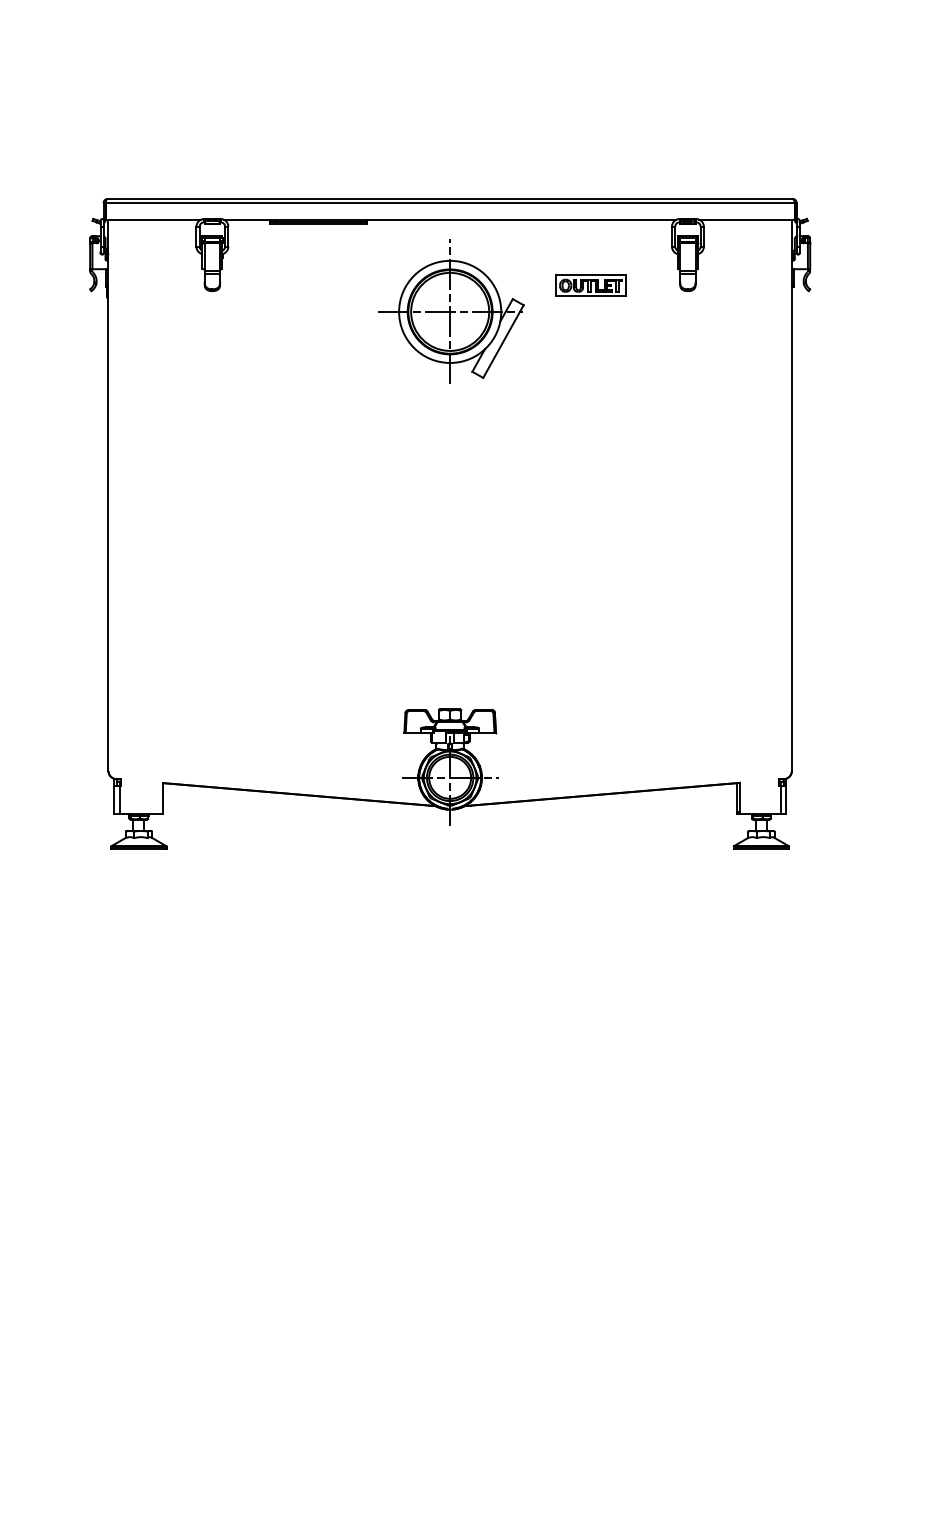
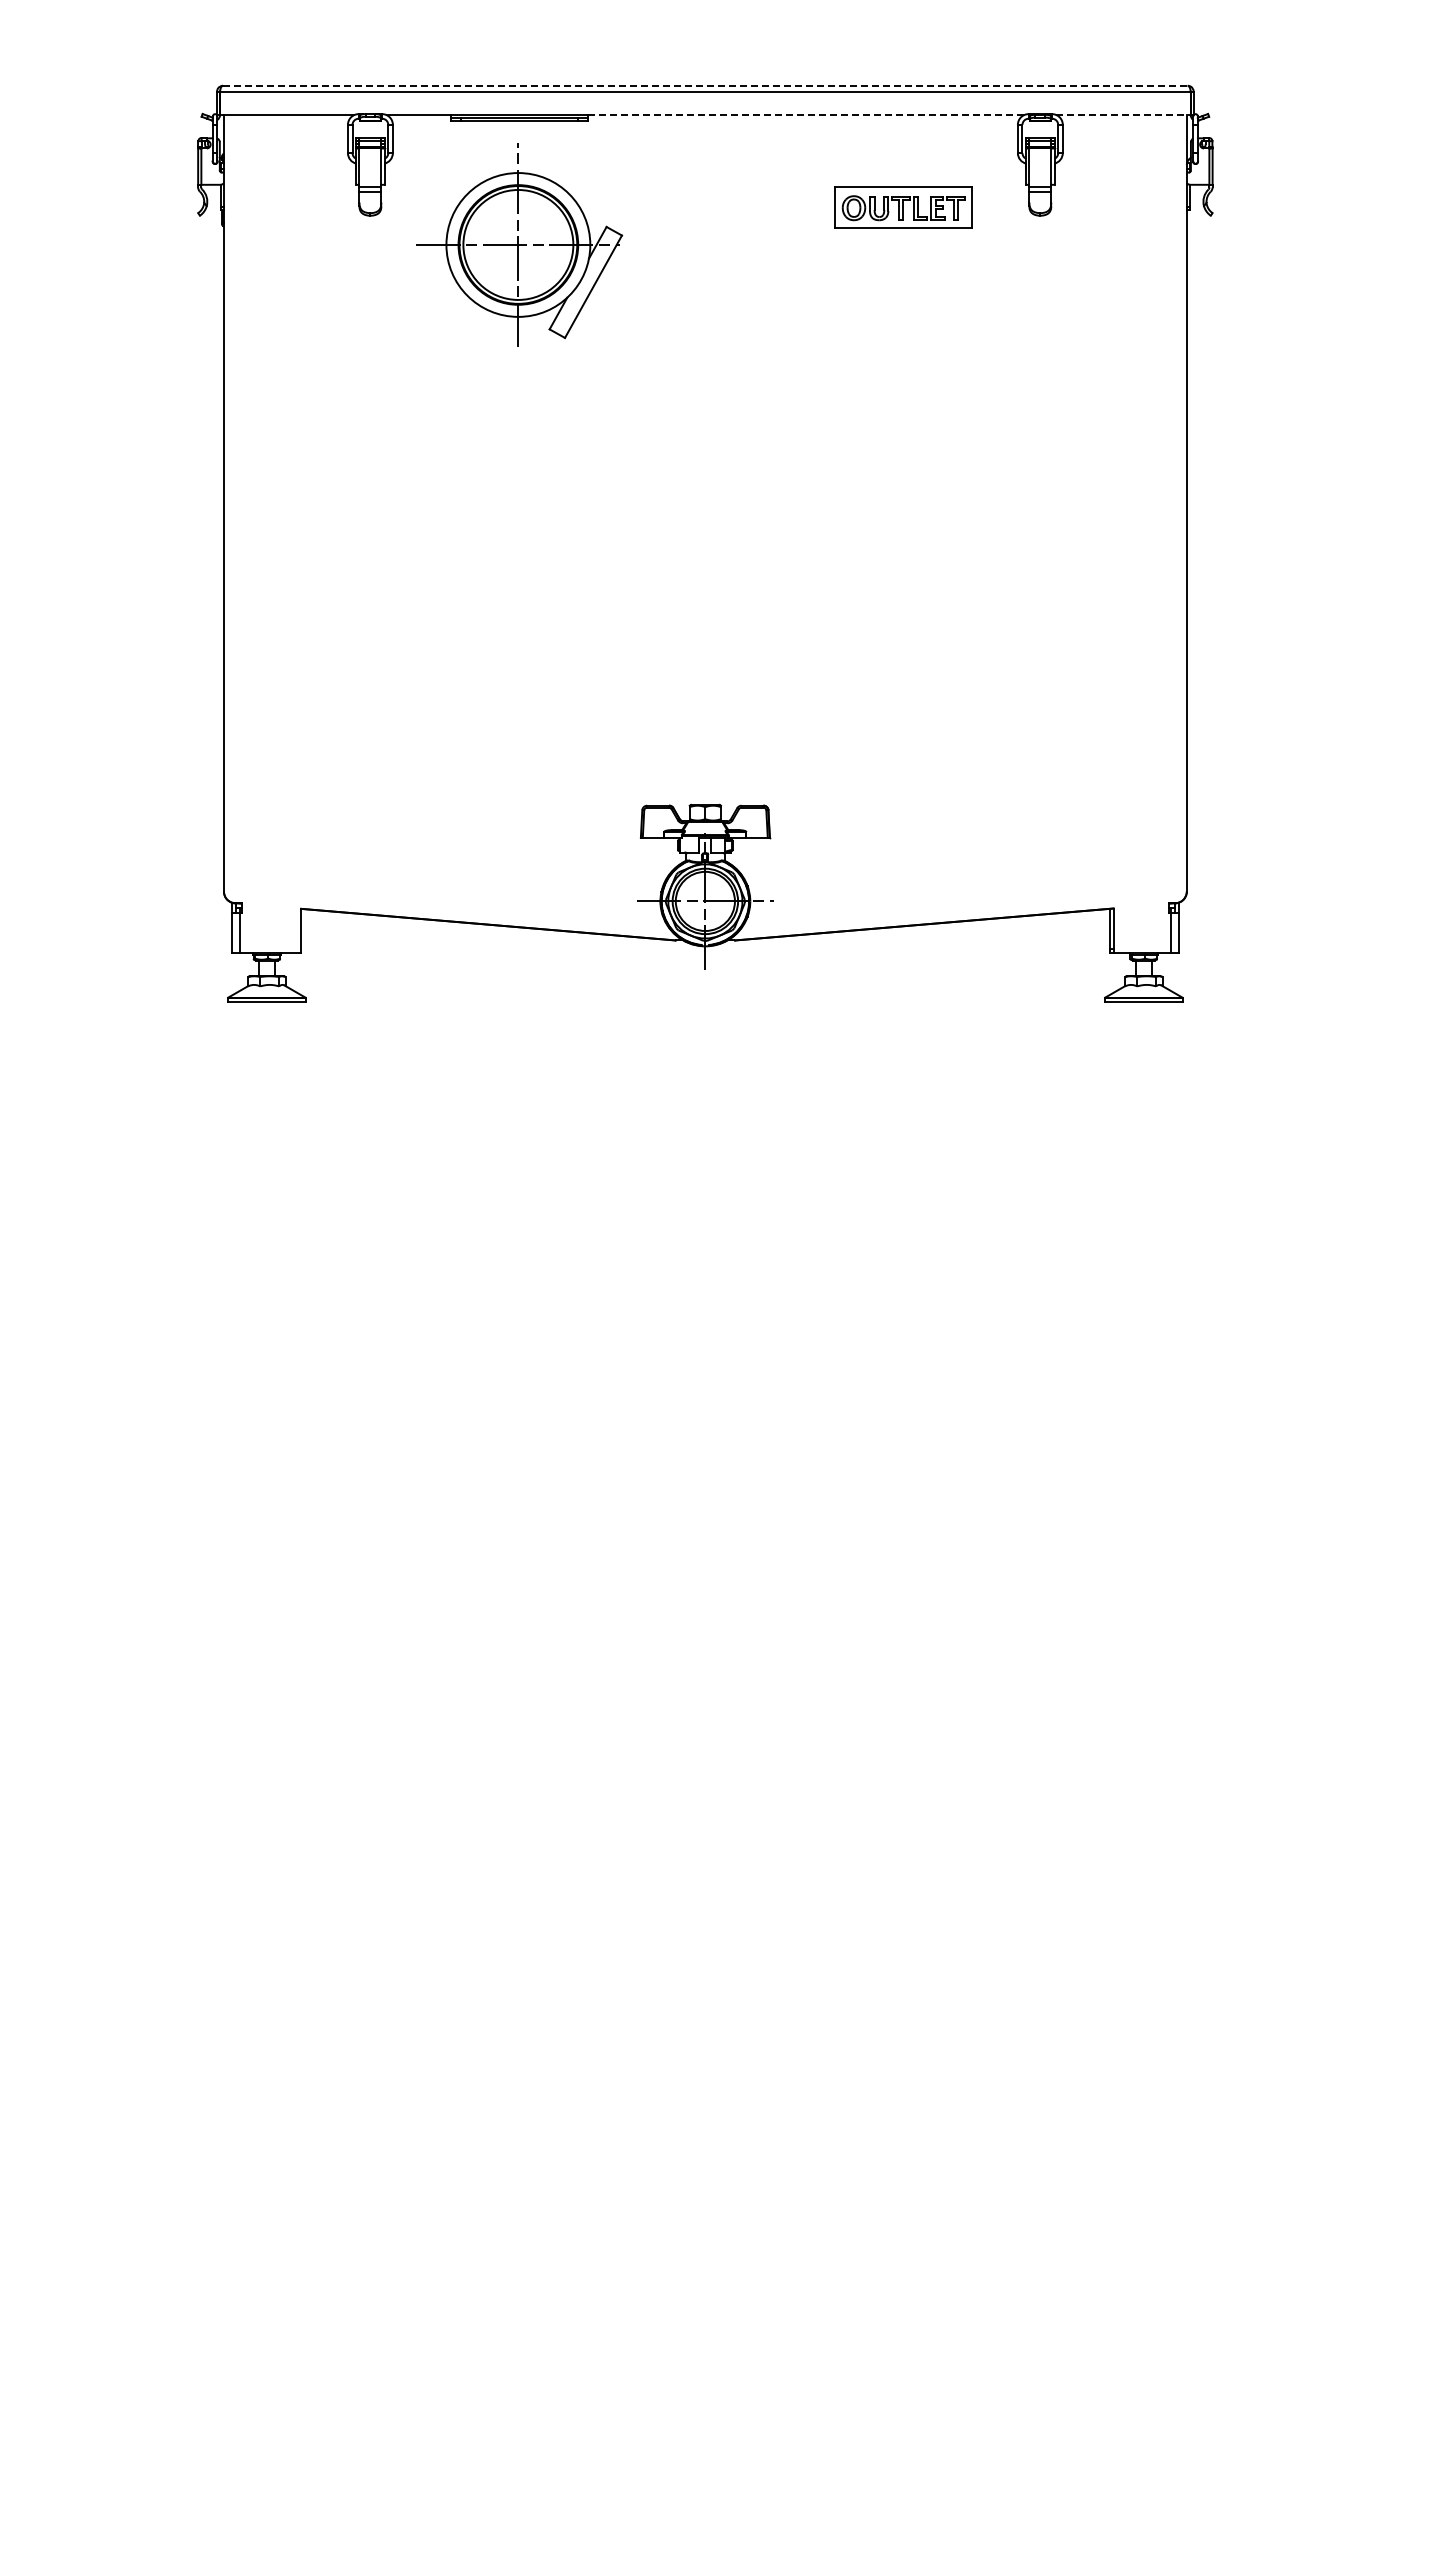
line: (450, 198) -> (705, 85), solid -> dashed
line: (521, 220) -> (806, 115), solid -> dashed
line: (747, 220) -> (1124, 115), solid -> dashed
part: (590, 285) -> (903, 207), size x1.4
part: (450, 311) -> (519, 244), moved

